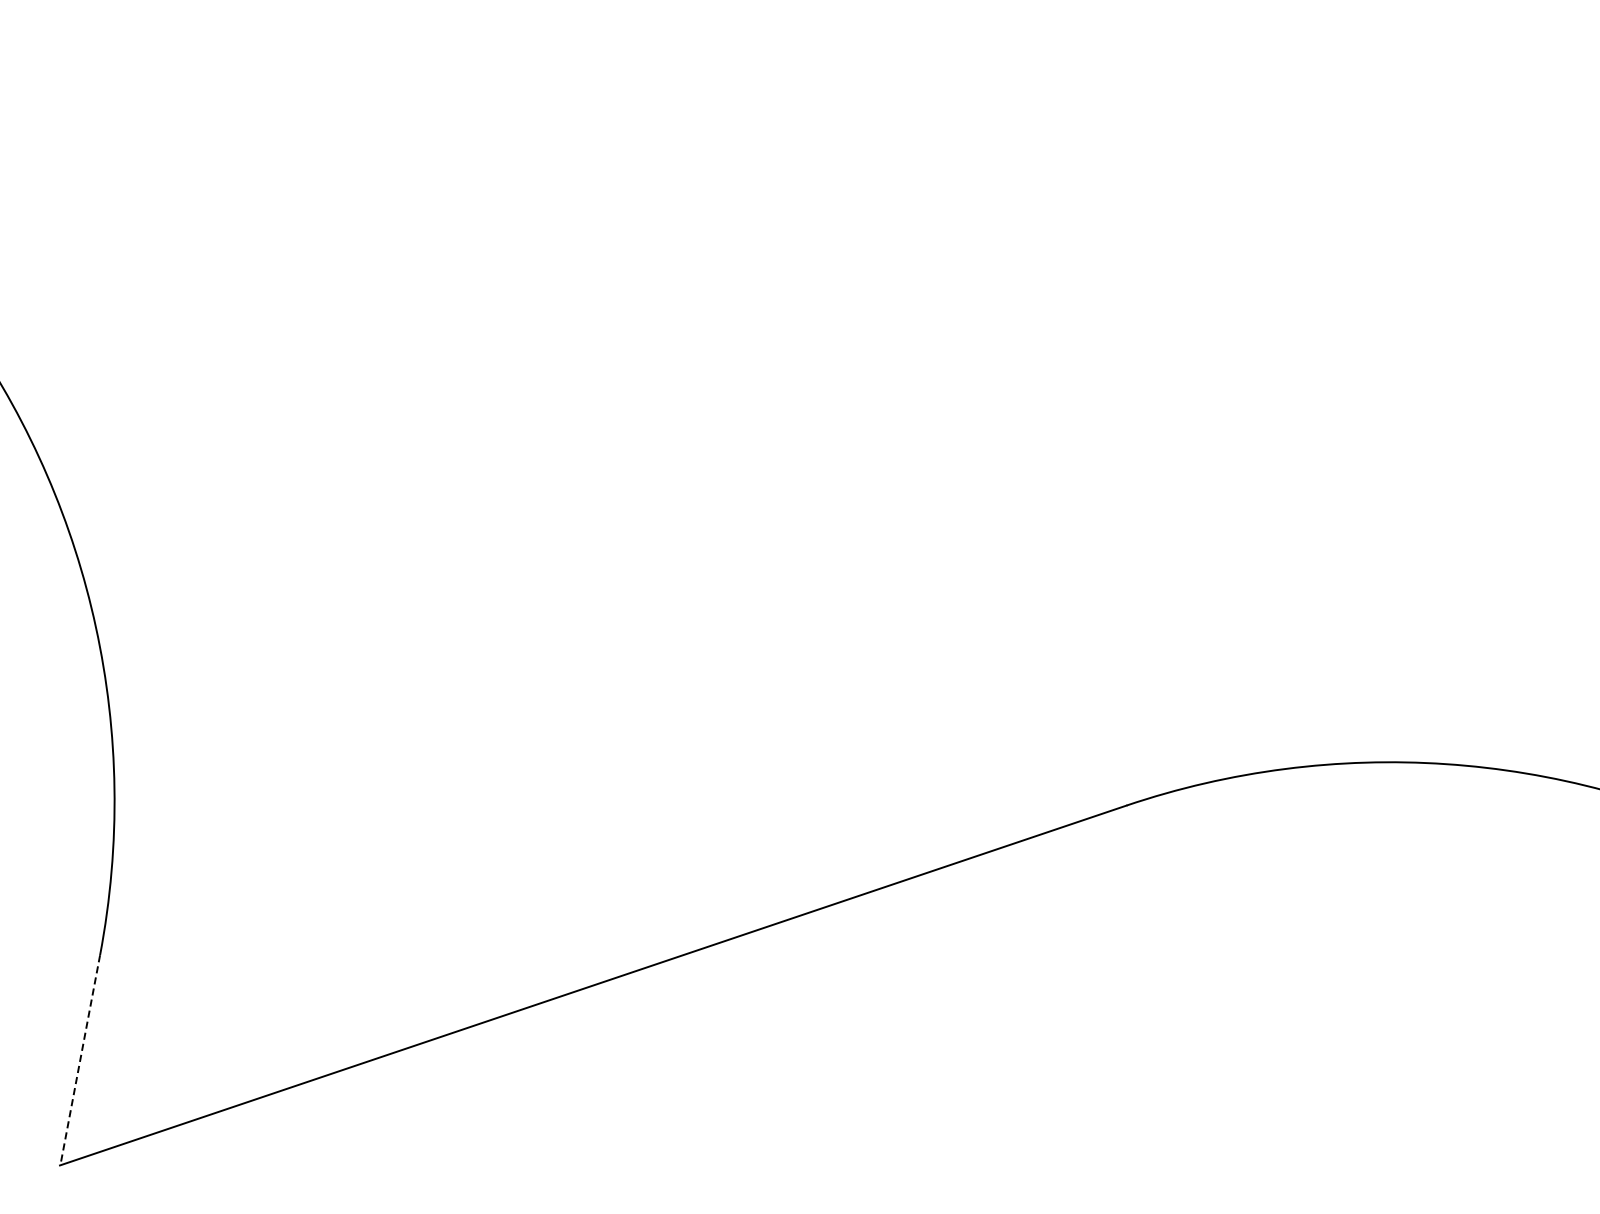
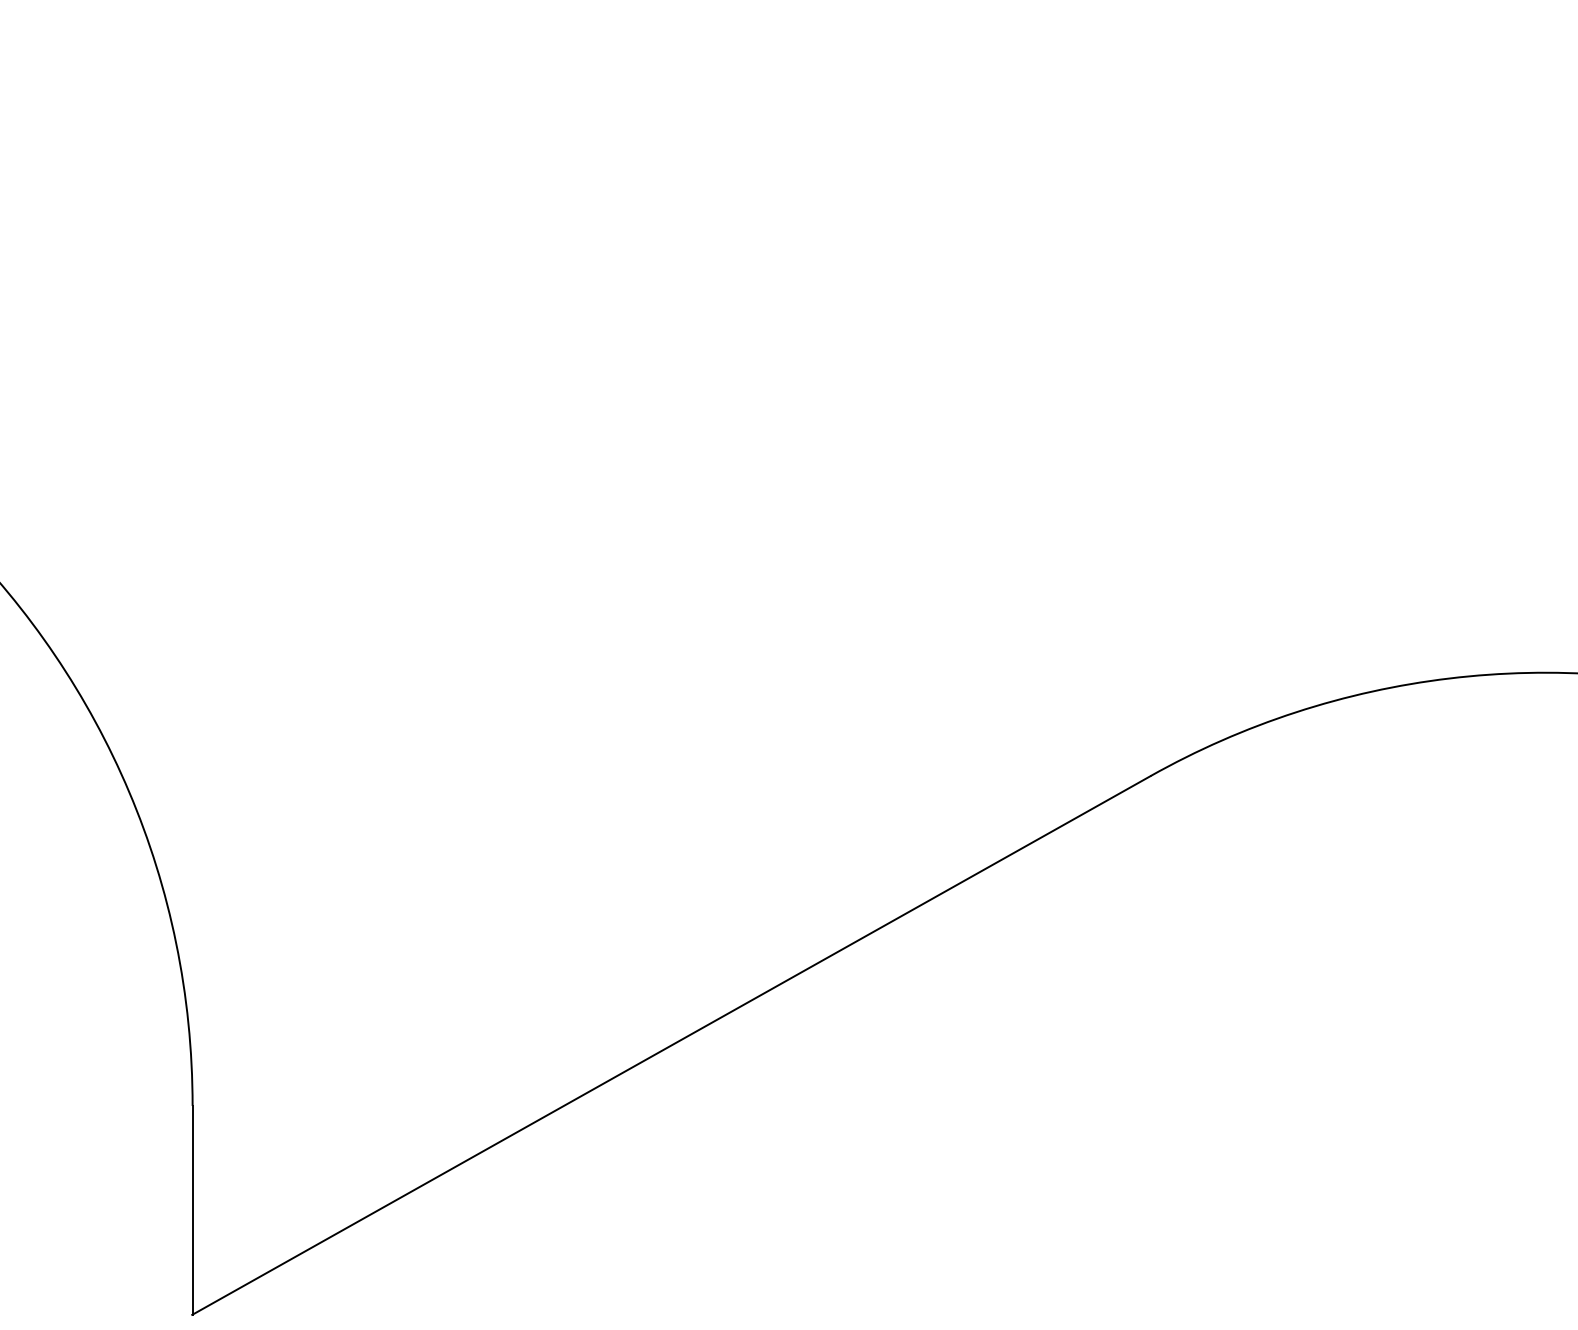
line: (80, 1060) -> (192, 1210), dashed -> solid

